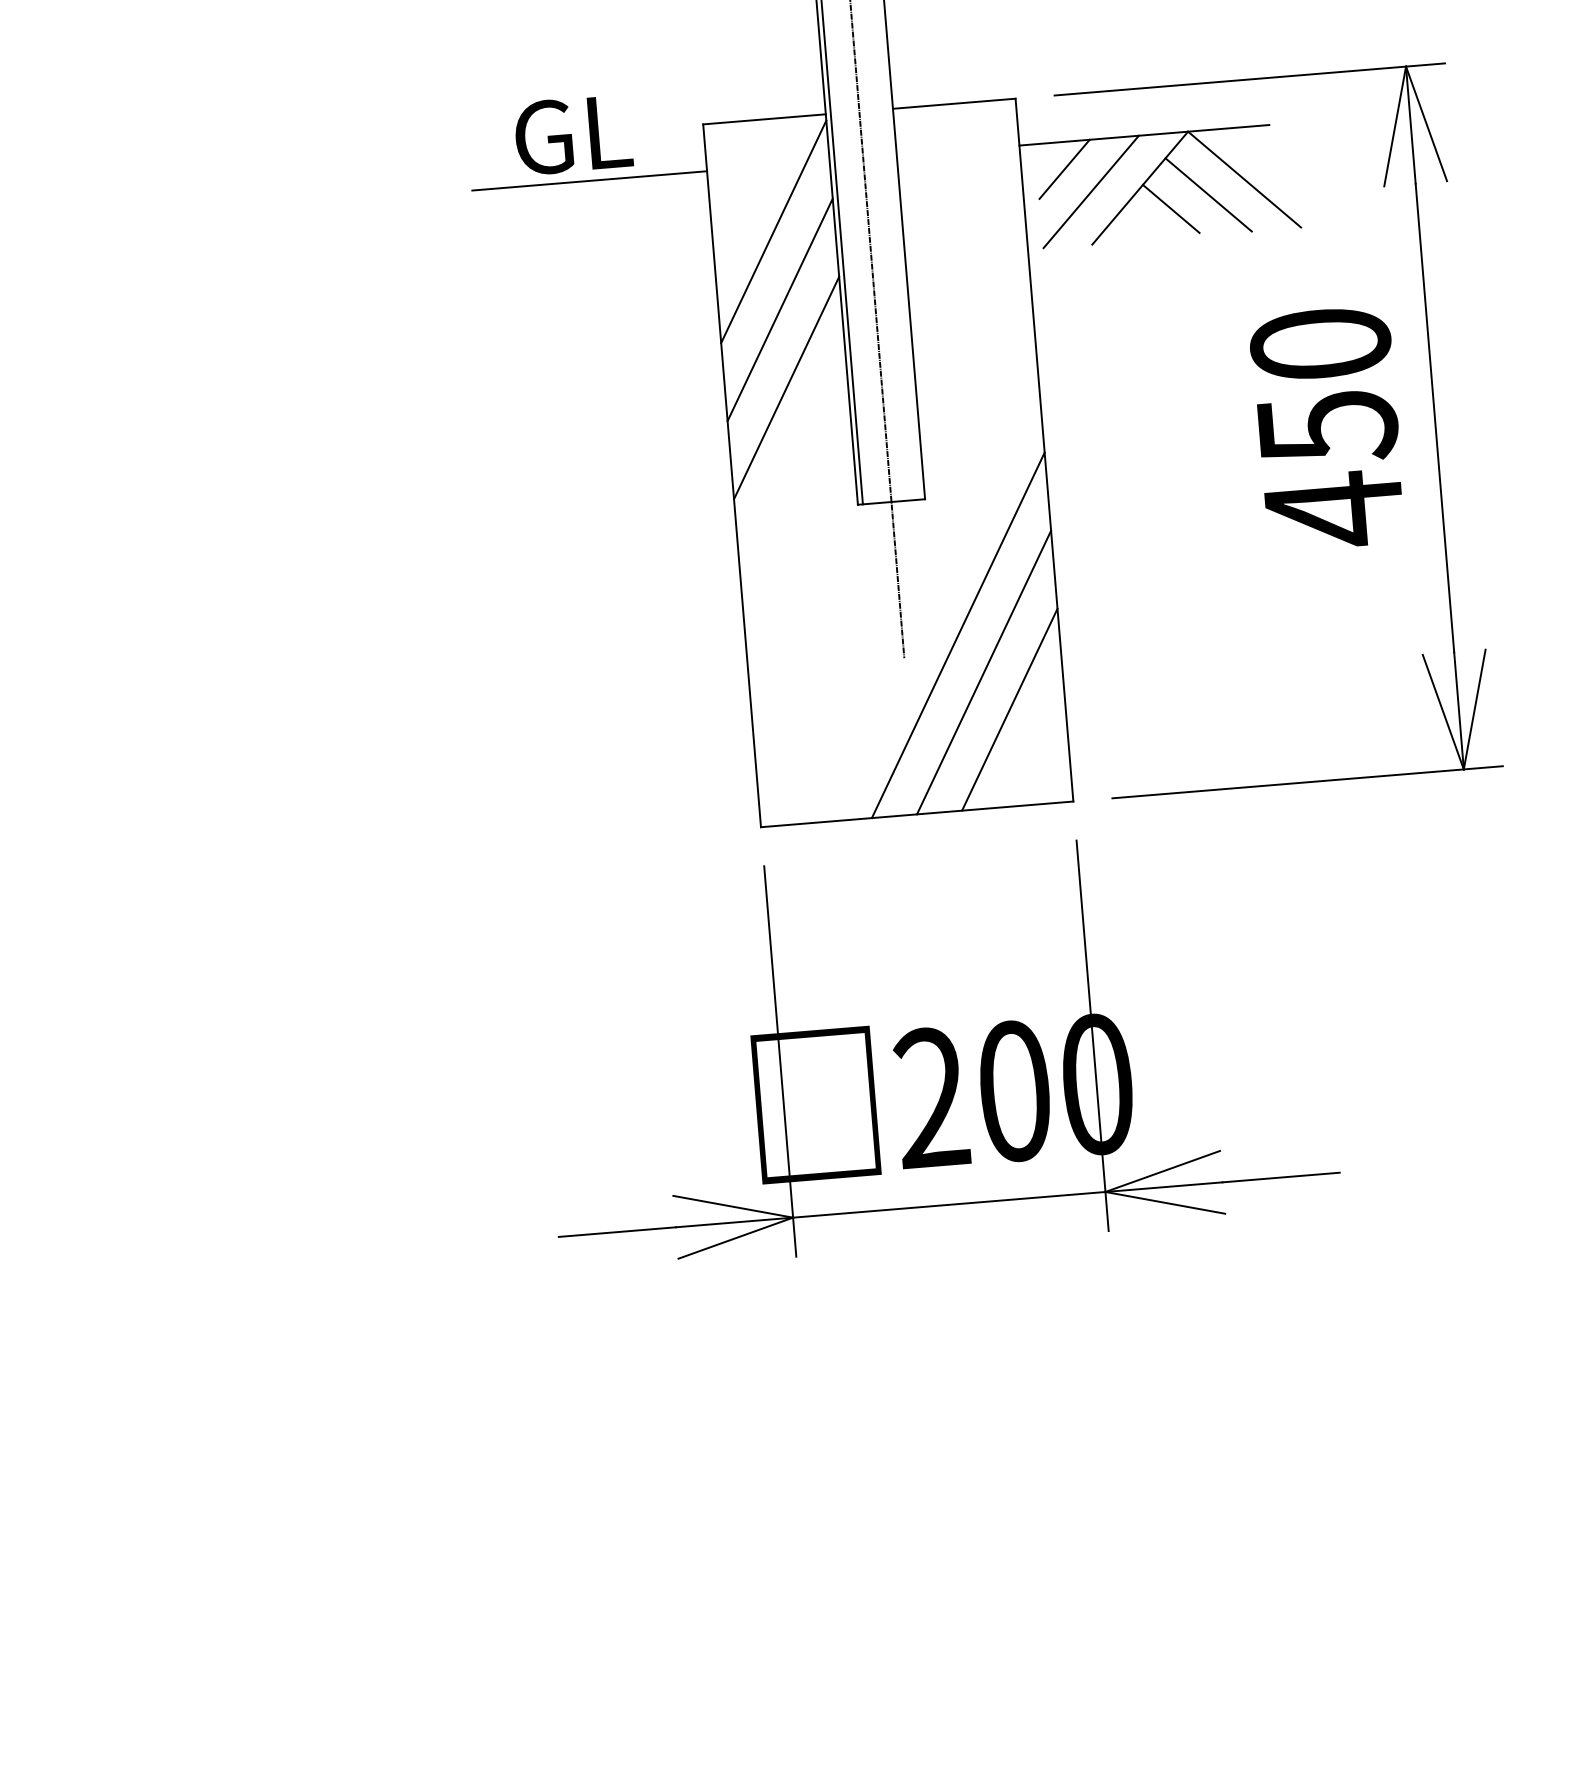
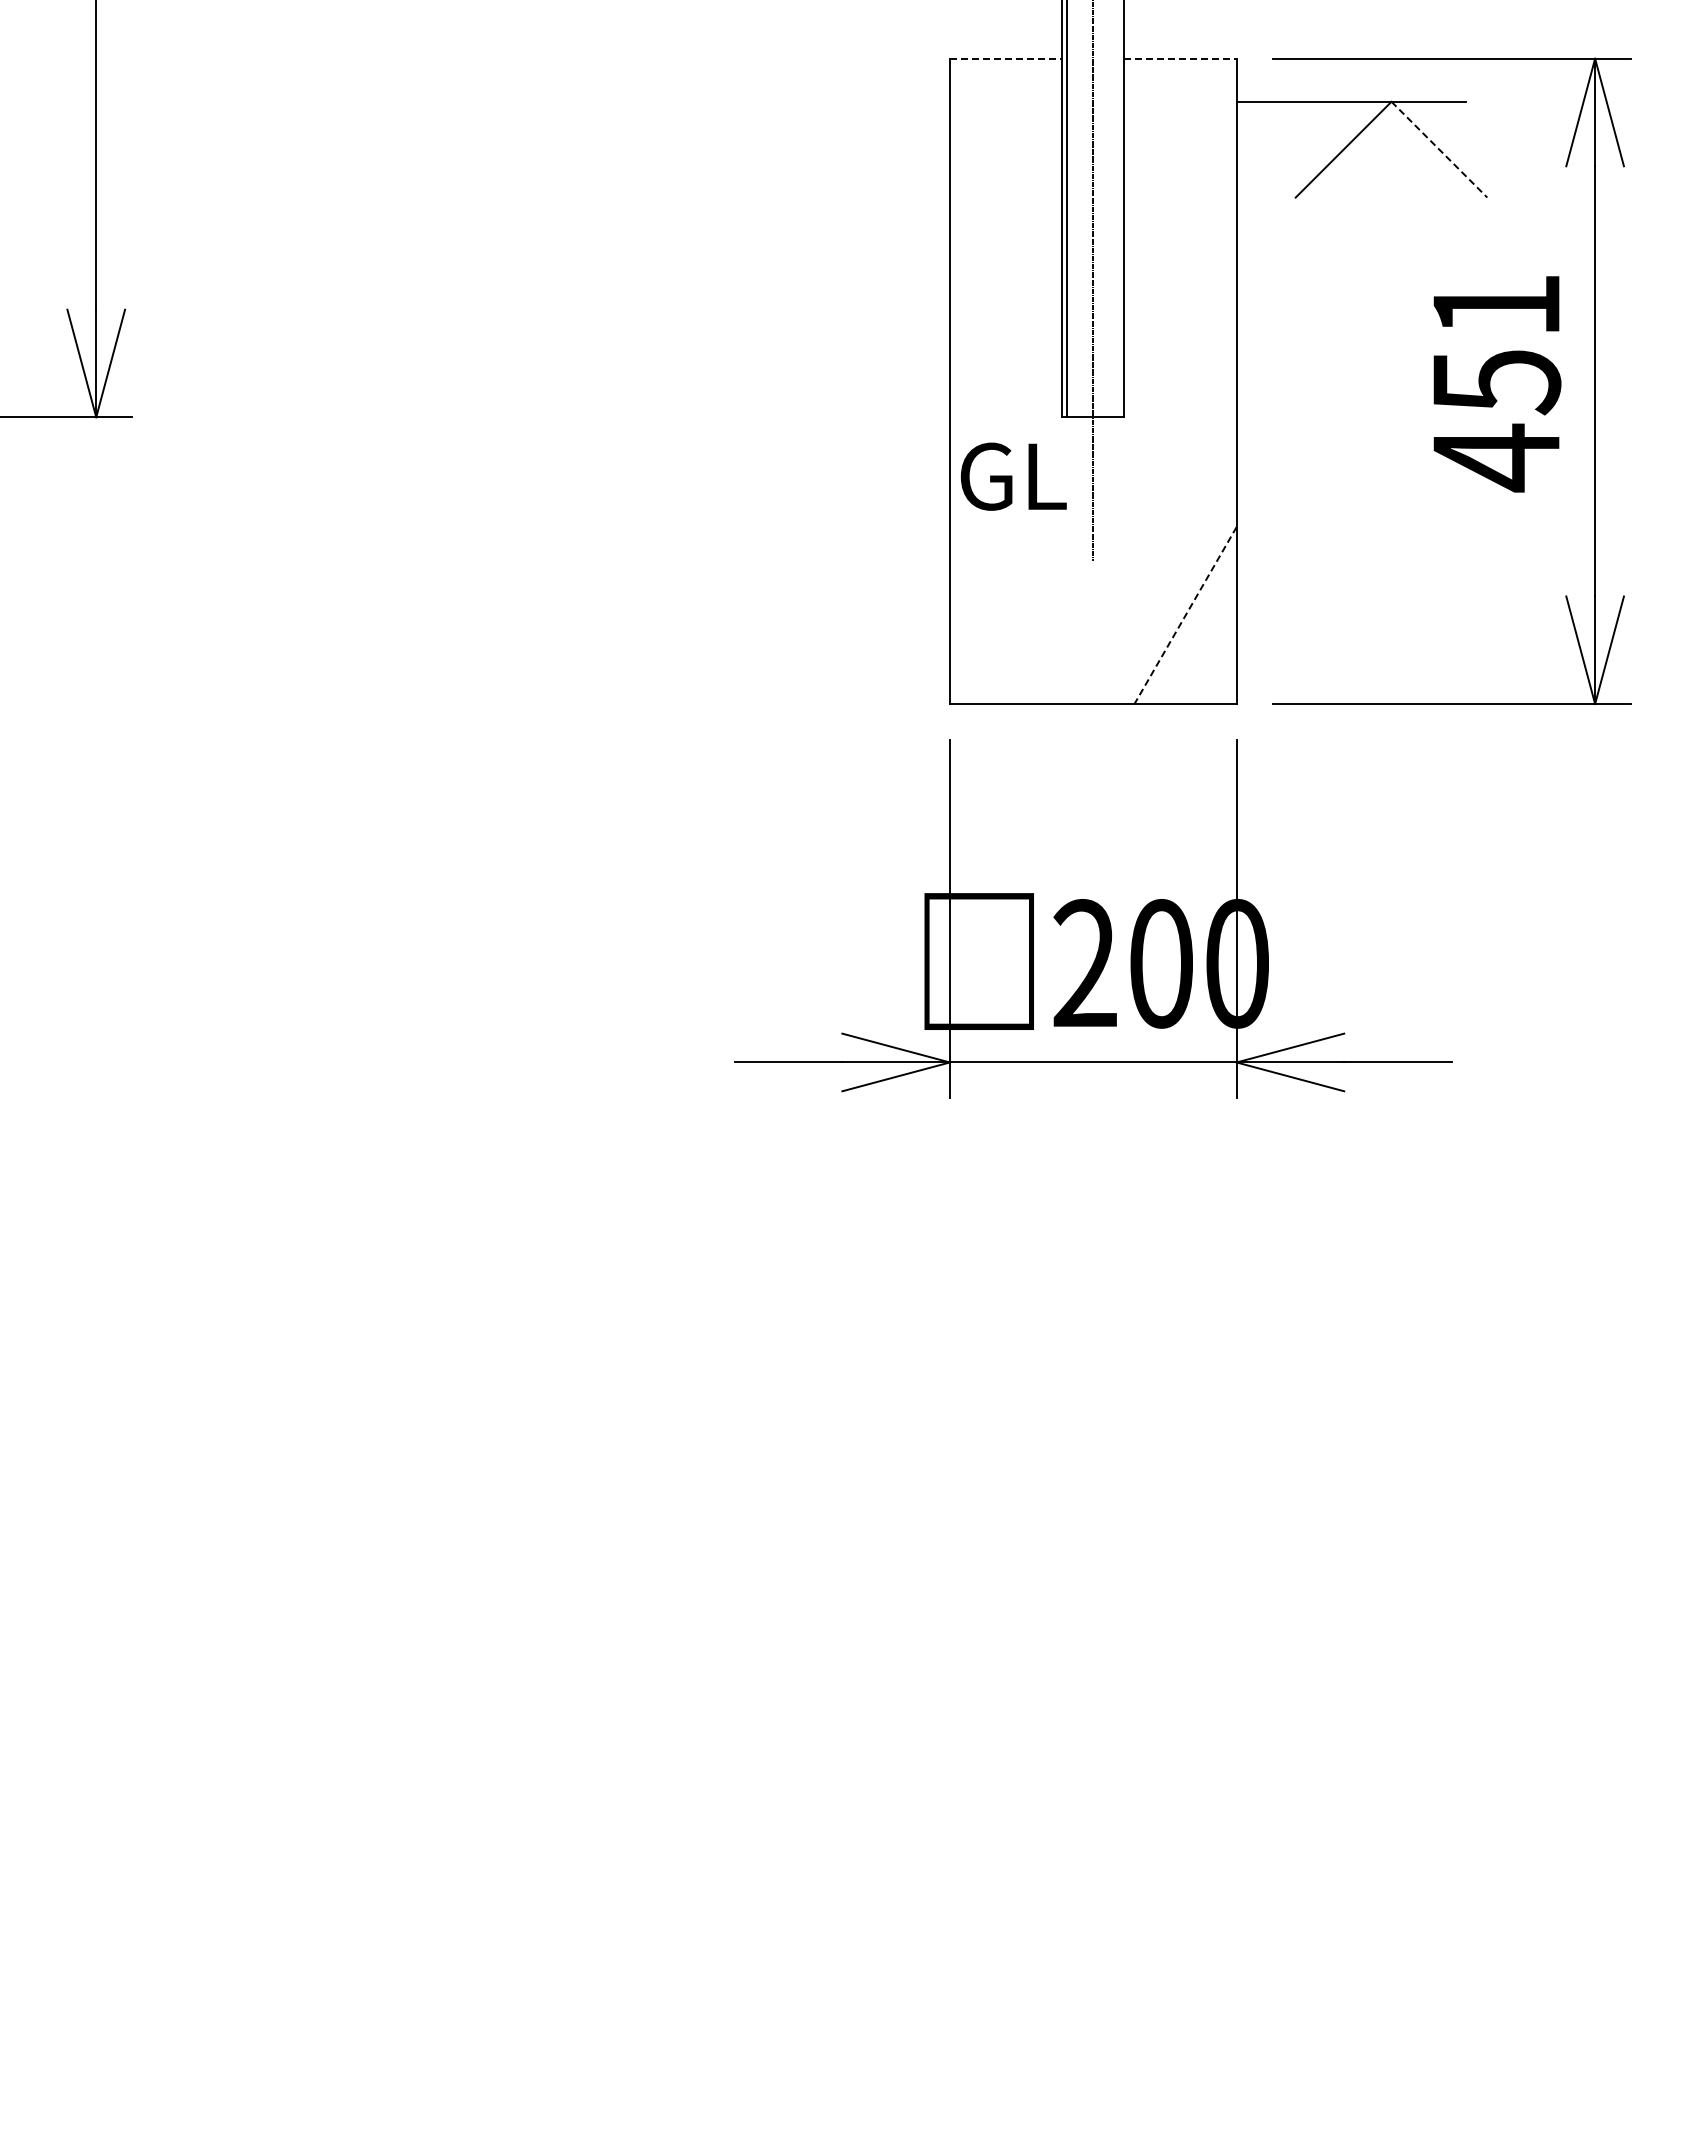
line: (954, 103) -> (1180, 58), solid -> dashed
line: (764, 119) -> (1006, 58), solid -> dashed
text: (573, 134) -> (1013, 476), moved
line: (1065, 168) -> (1276, 126), removed
line: (1244, 179) -> (1439, 149), solid -> dashed
line: (588, 180) -> (841, 101), removed
line: (1091, 192) -> (1298, 149), removed
line: (1208, 194) -> (1405, 160), removed
line: (1171, 208) -> (1370, 170), removed
line: (772, 231) -> (1005, 161), removed
line: (779, 309) -> (1005, 233), removed
text: (1320, 344) -> (1496, 305), 450 -> 451
line: (785, 387) -> (1005, 304), removed
line: (957, 635) -> (1143, 543), removed
line: (983, 672) -> (1164, 579), removed
line: (1009, 709) -> (1185, 615), solid -> dashed

